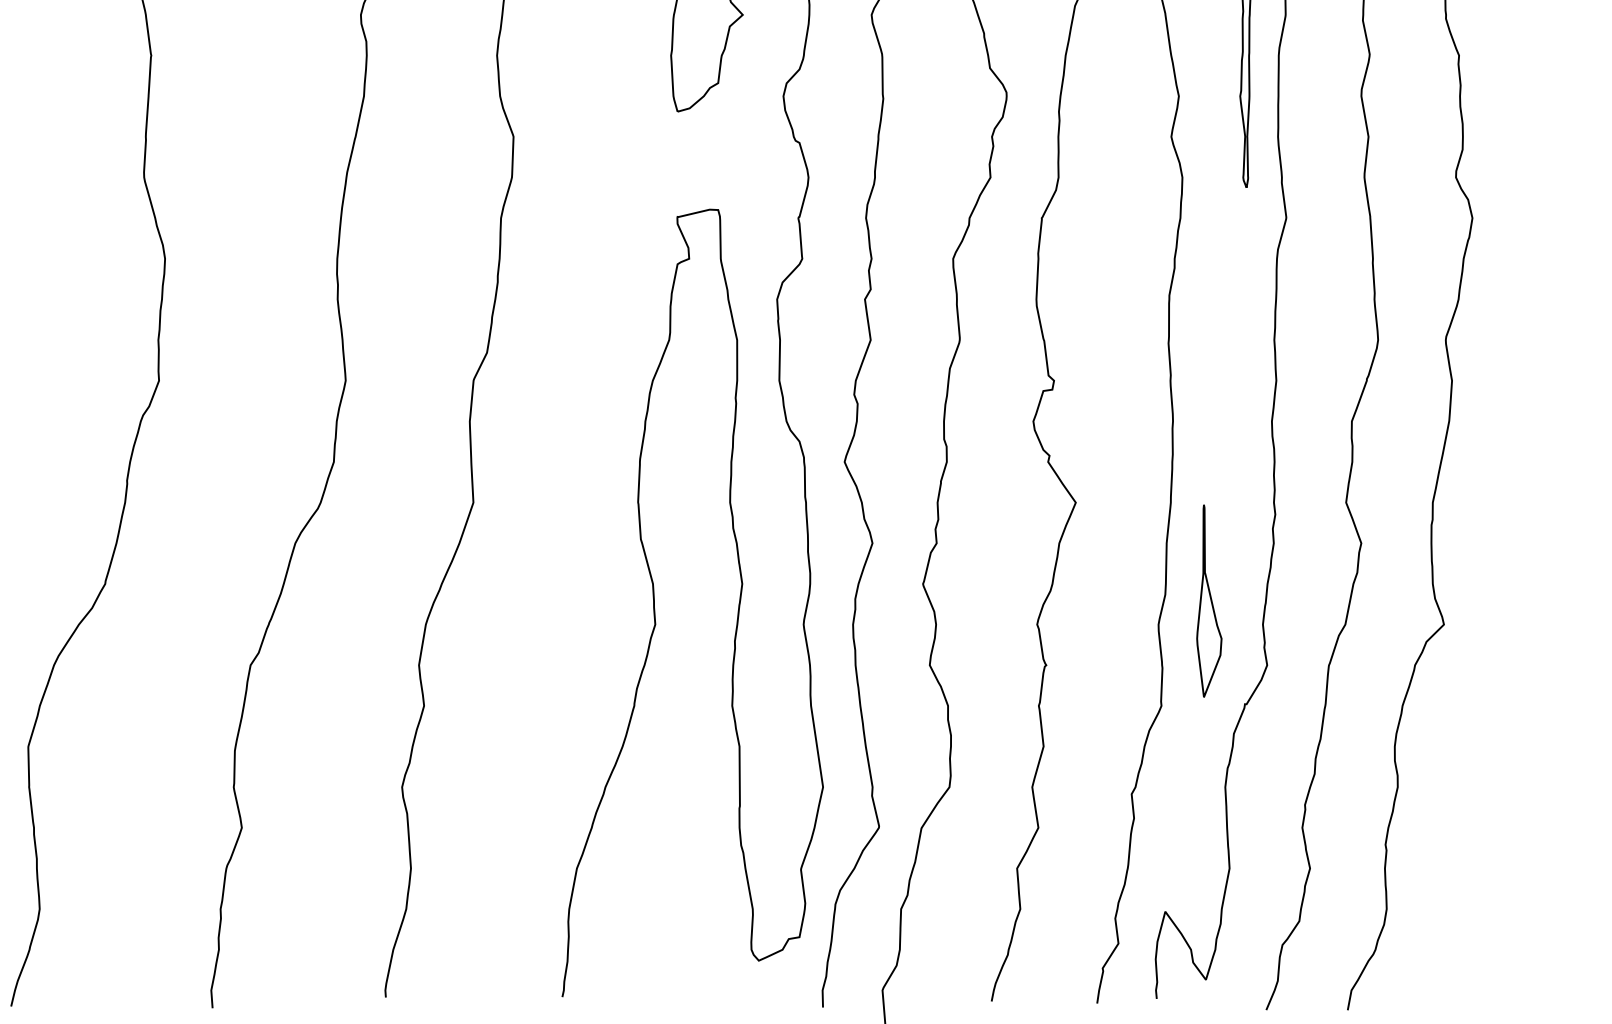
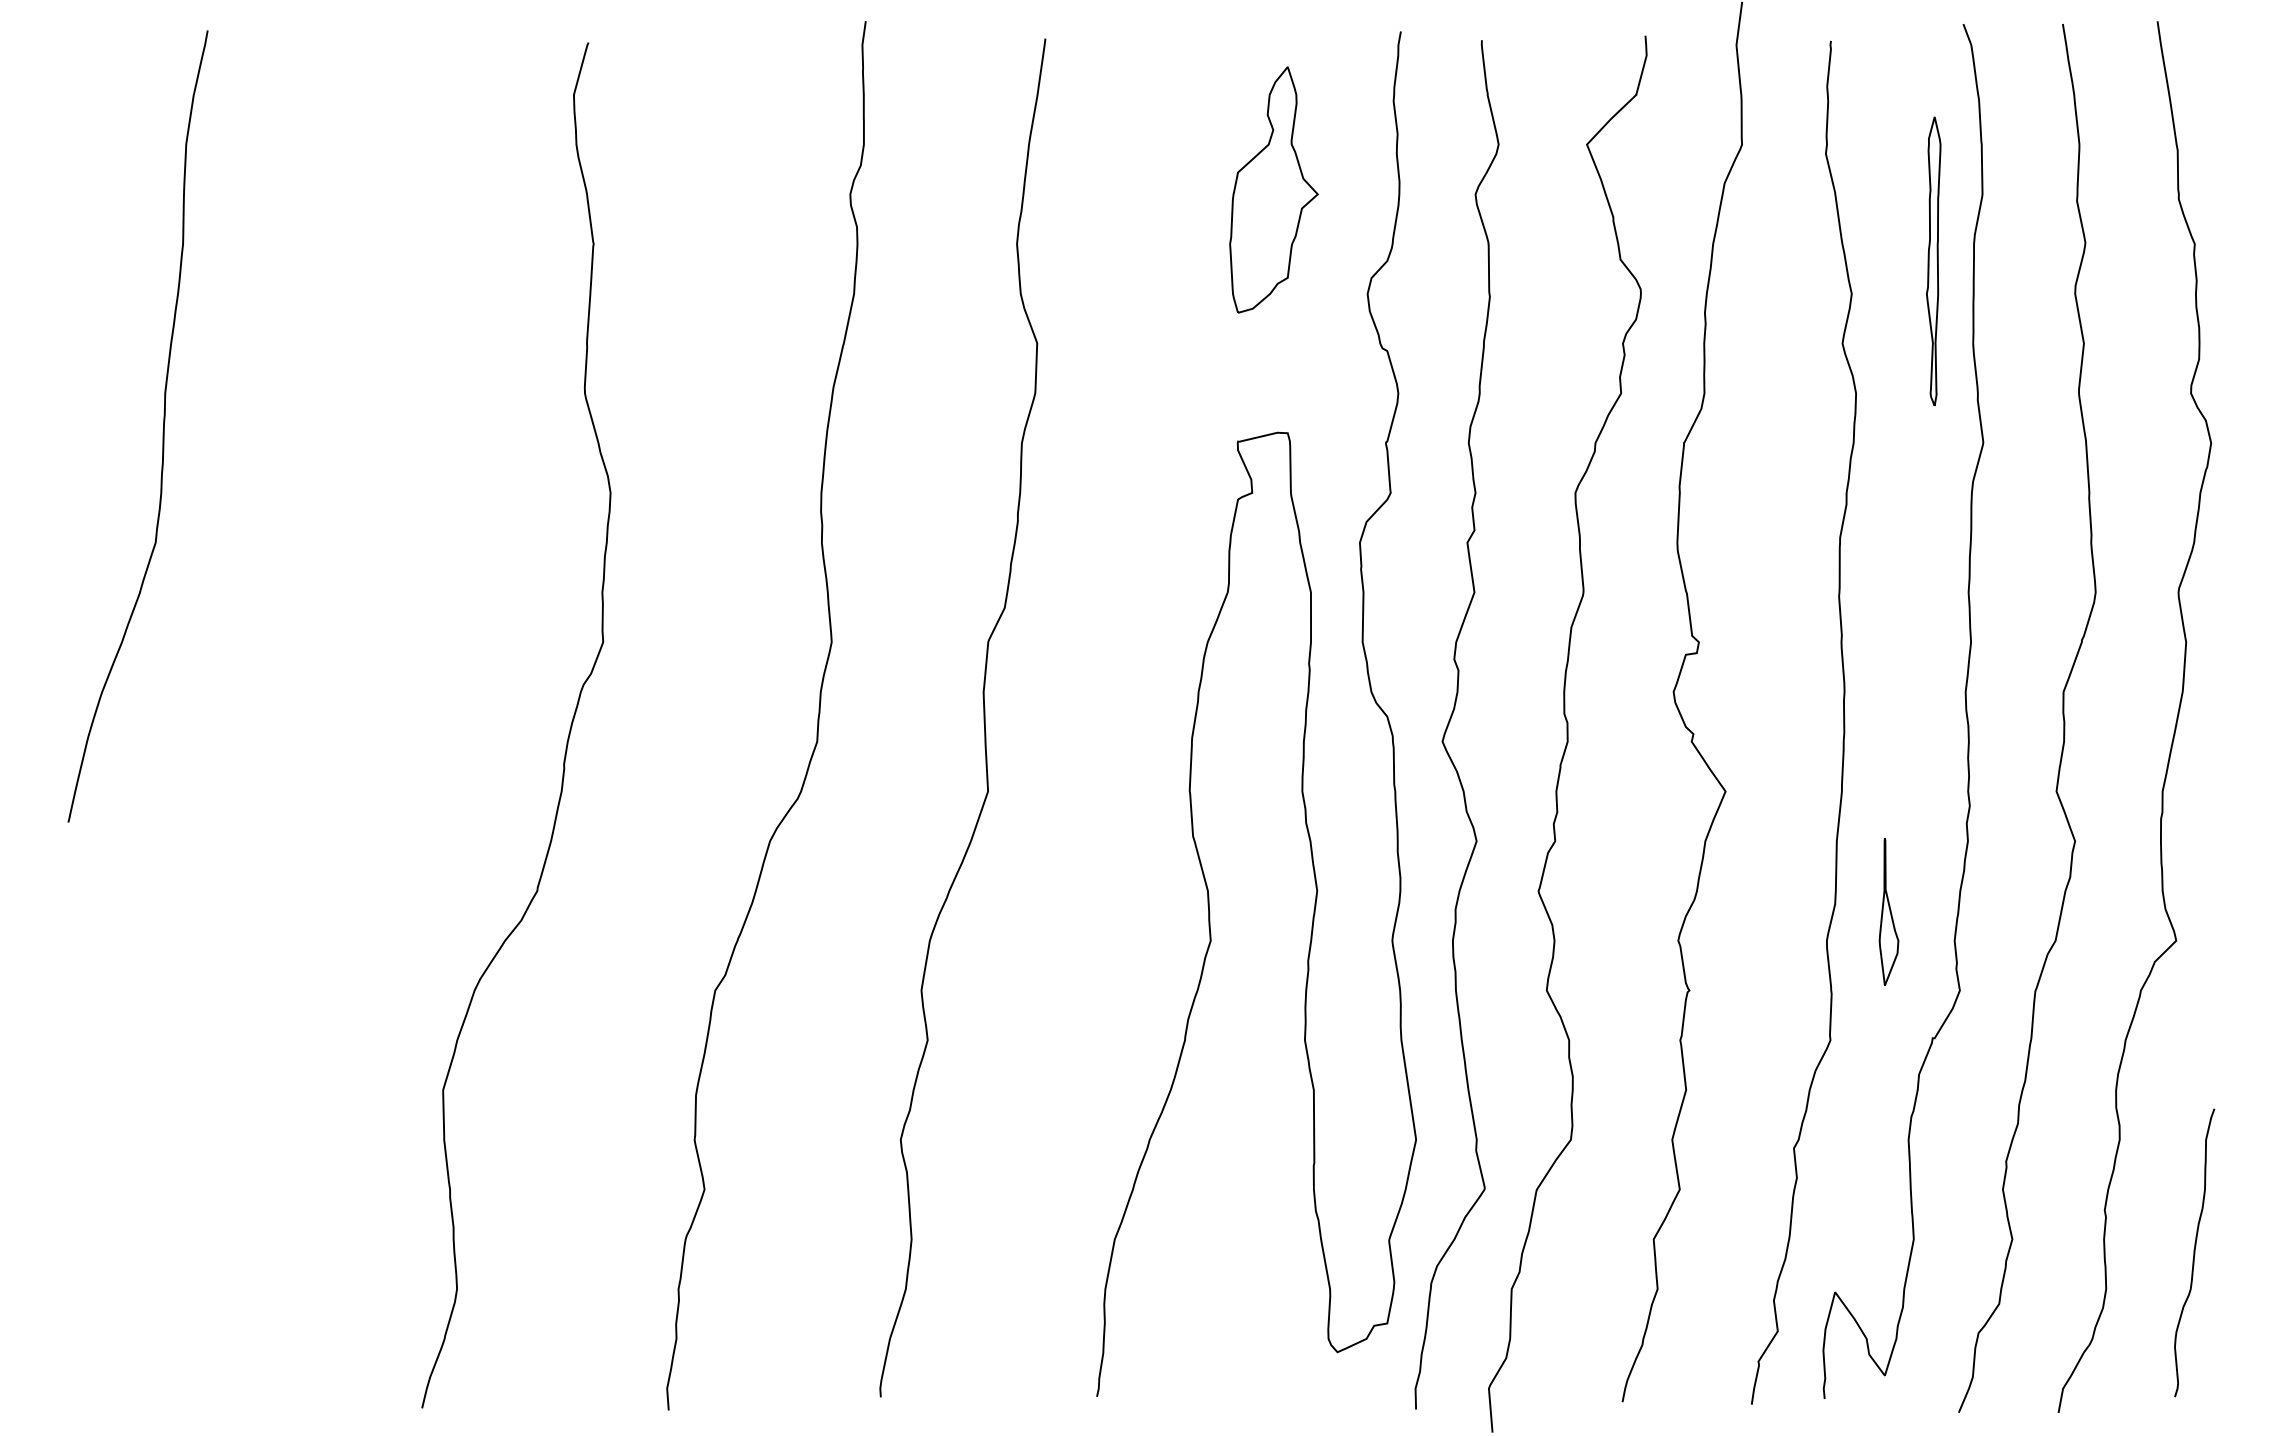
part: (1208, 600) -> (1888, 911), size x0.62
curve: (1458, 879) -> (2194, 1252), added

